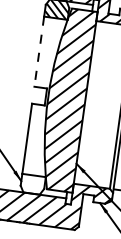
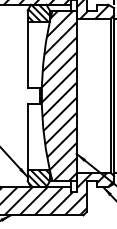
line: (39, 52) -> (27, 55), dashed -> solid
hatch: (32, 184) -> (38, 178), added

